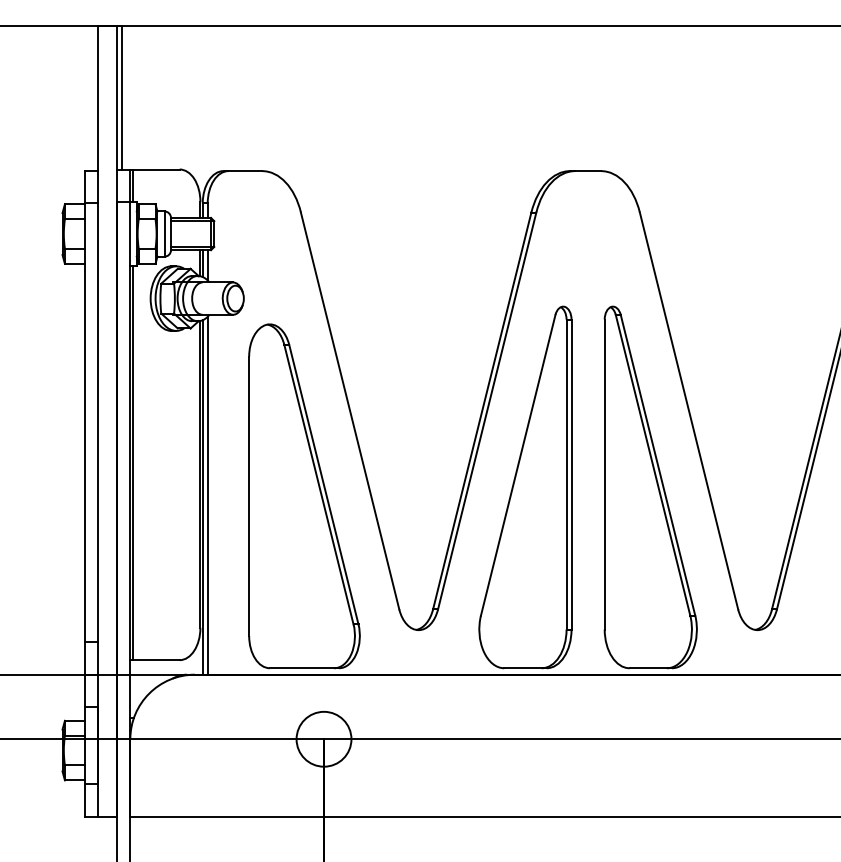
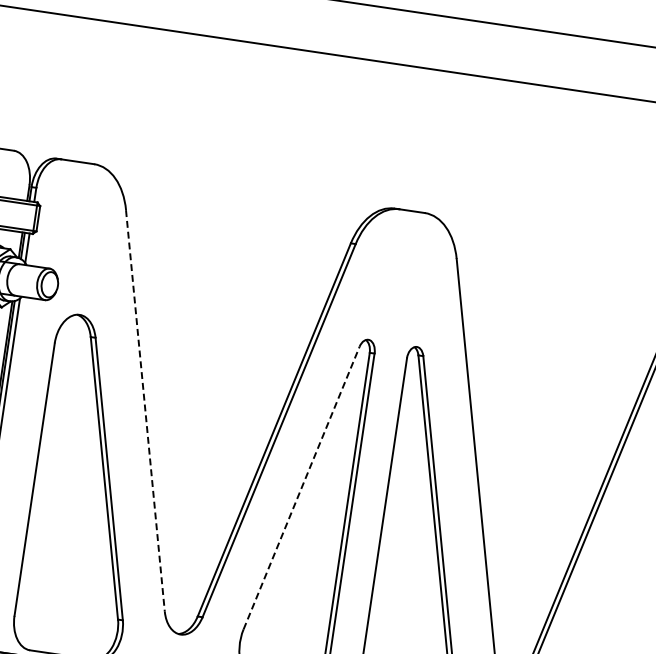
line: (350, 411) -> (145, 411), solid -> dashed
line: (518, 465) -> (301, 488), solid -> dashed

